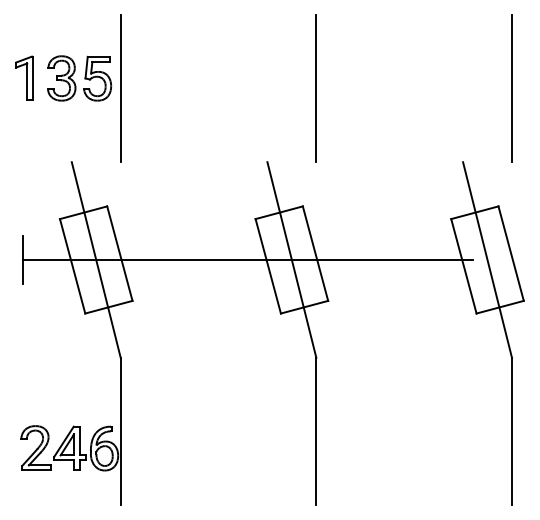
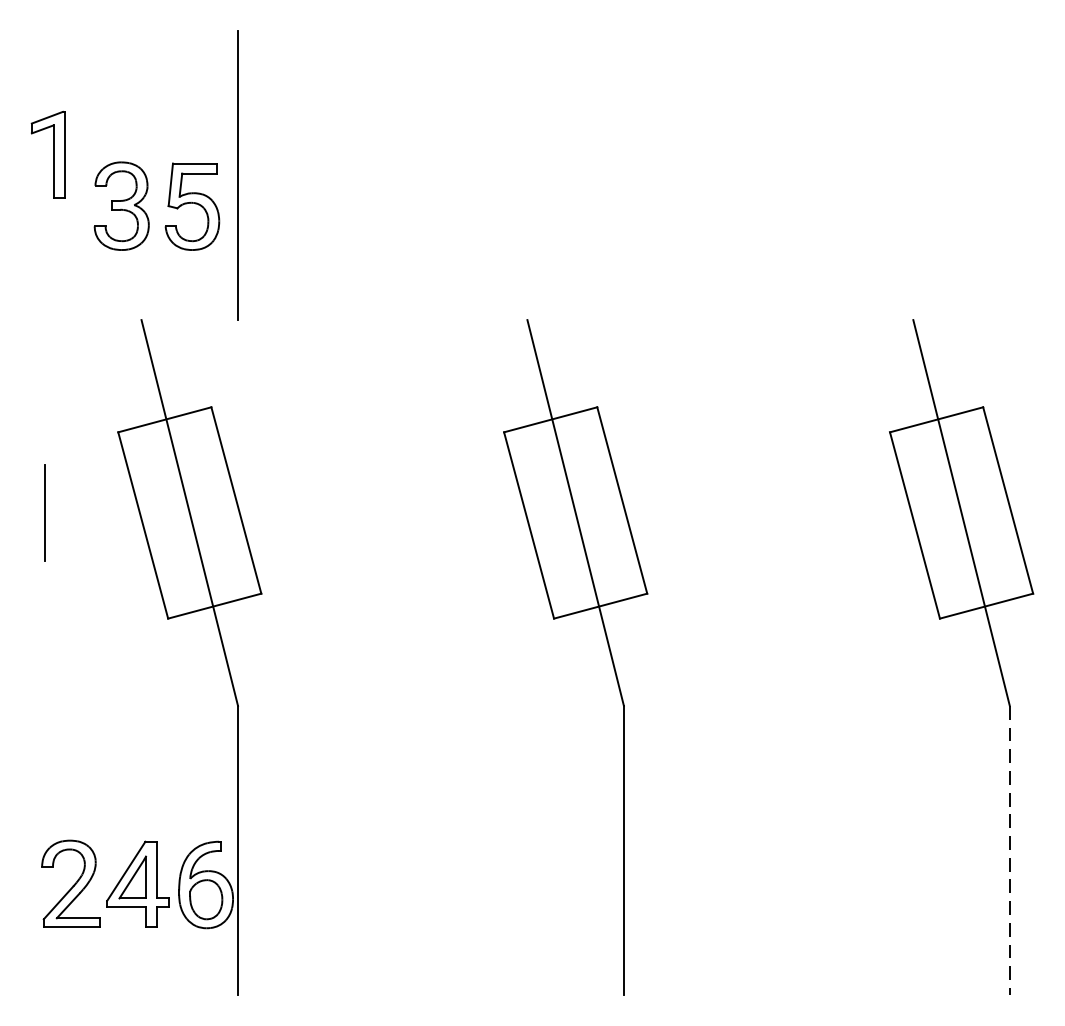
part: (79, 78) -> (156, 206), moved
line: (315, 88) -> (622, 174), removed
line: (511, 88) -> (1008, 174), removed
line: (247, 259) -> (488, 512), removed
line: (511, 431) -> (1008, 851), solid -> dashed

